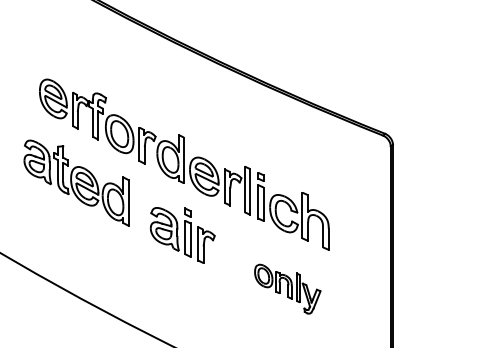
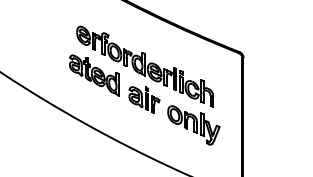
part: (286, 289) -> (193, 125), size x1.67

